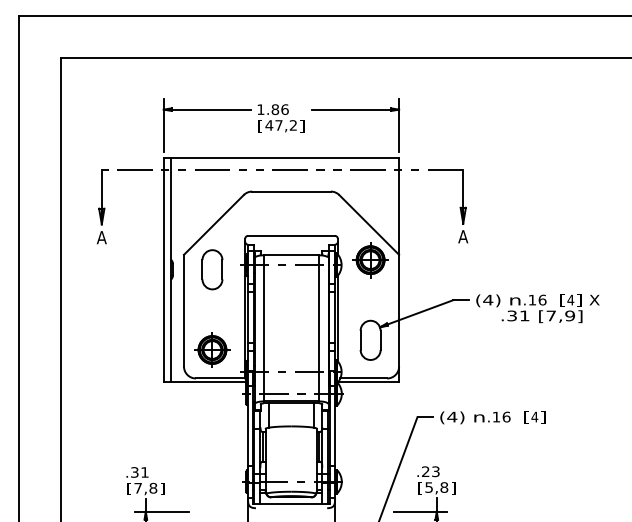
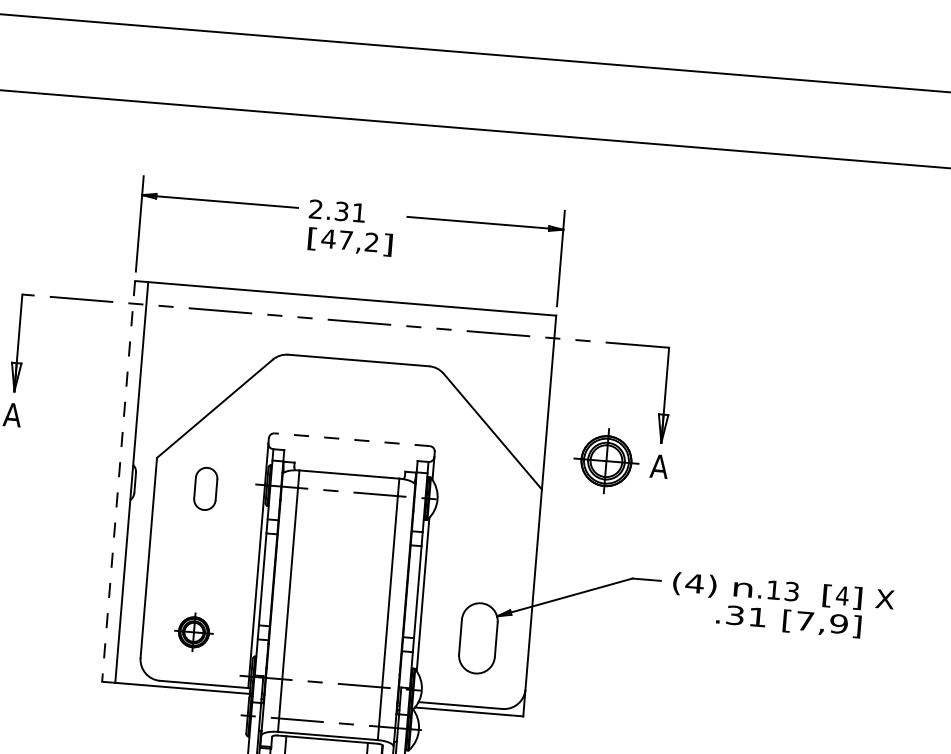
text: (272, 109) -> (336, 210), 1.86 -> 2.31
line: (291, 235) -> (352, 439), solid -> dashed
part: (370, 260) -> (606, 461), moved
line: (163, 269) -> (118, 481), solid -> dashed
part: (212, 269) -> (205, 488), size x0.6
text: (542, 299) -> (791, 590), .16 -> .13
part: (212, 349) -> (194, 631), size x0.6

